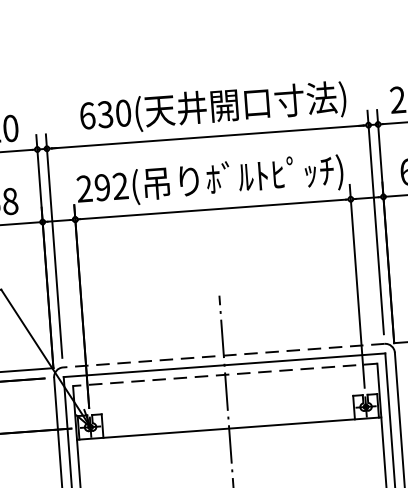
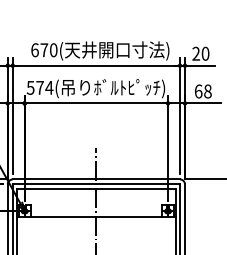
text: (105, 115) -> (44, 50), 630( -> 670(
text: (101, 186) -> (39, 87), 292( -> 574(
line: (224, 355) -> (96, 179), dashed -> solid
line: (223, 375) -> (95, 189), dashed -> solid

